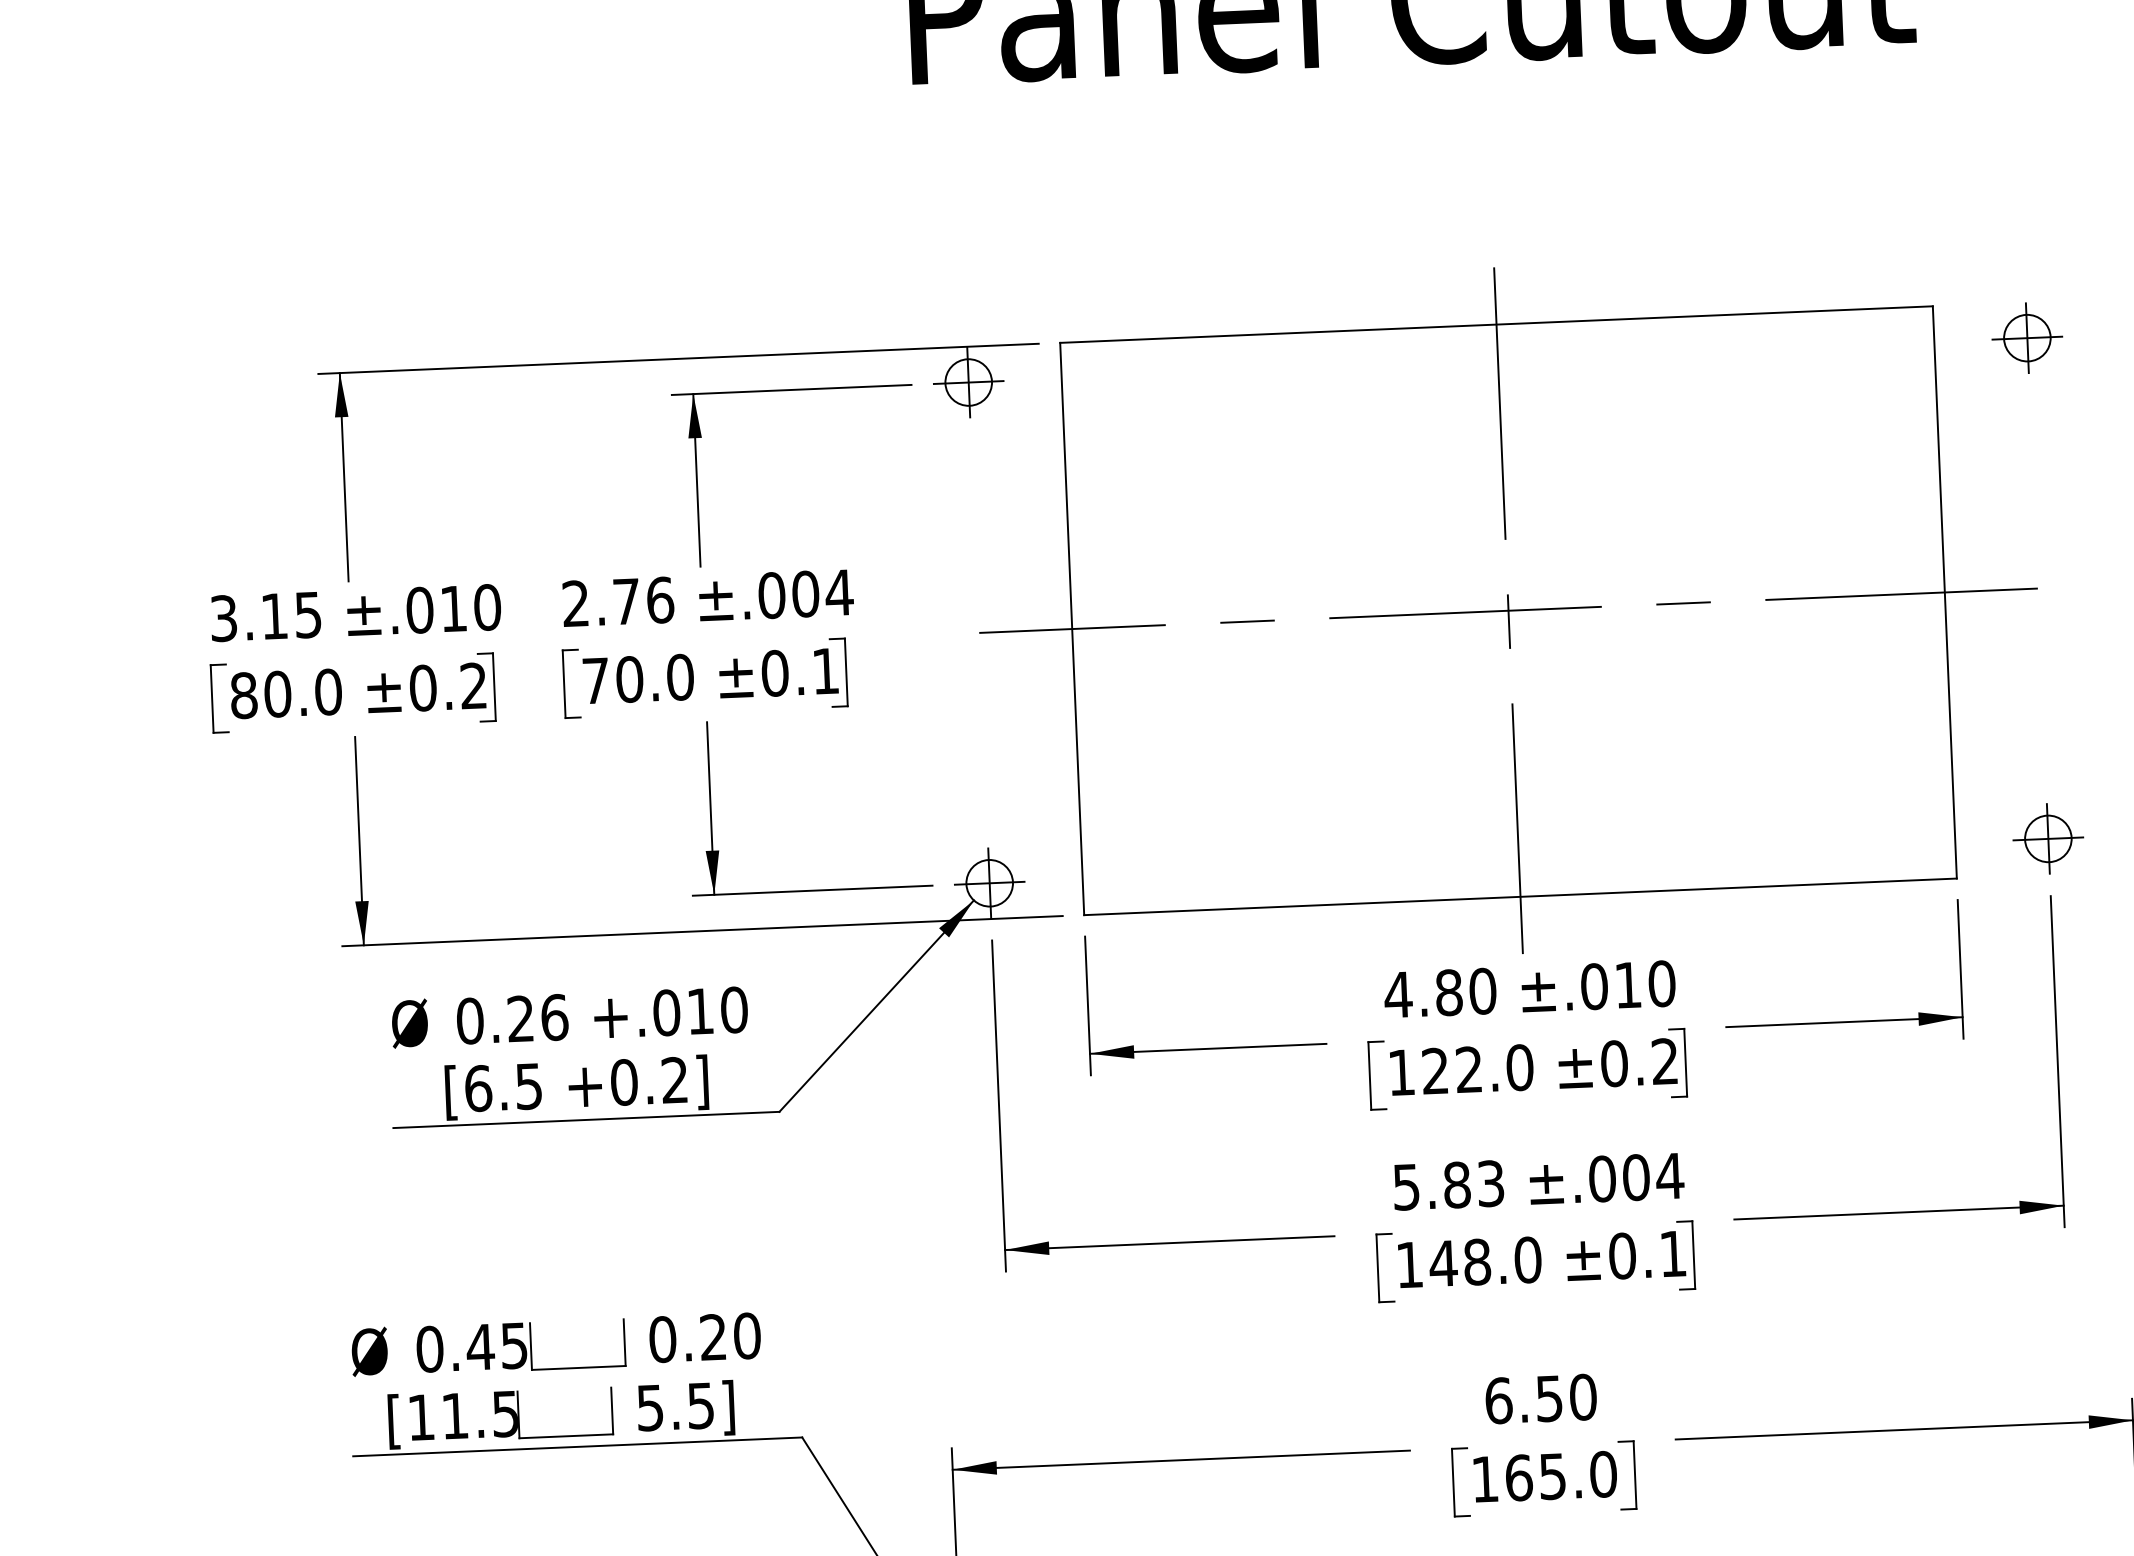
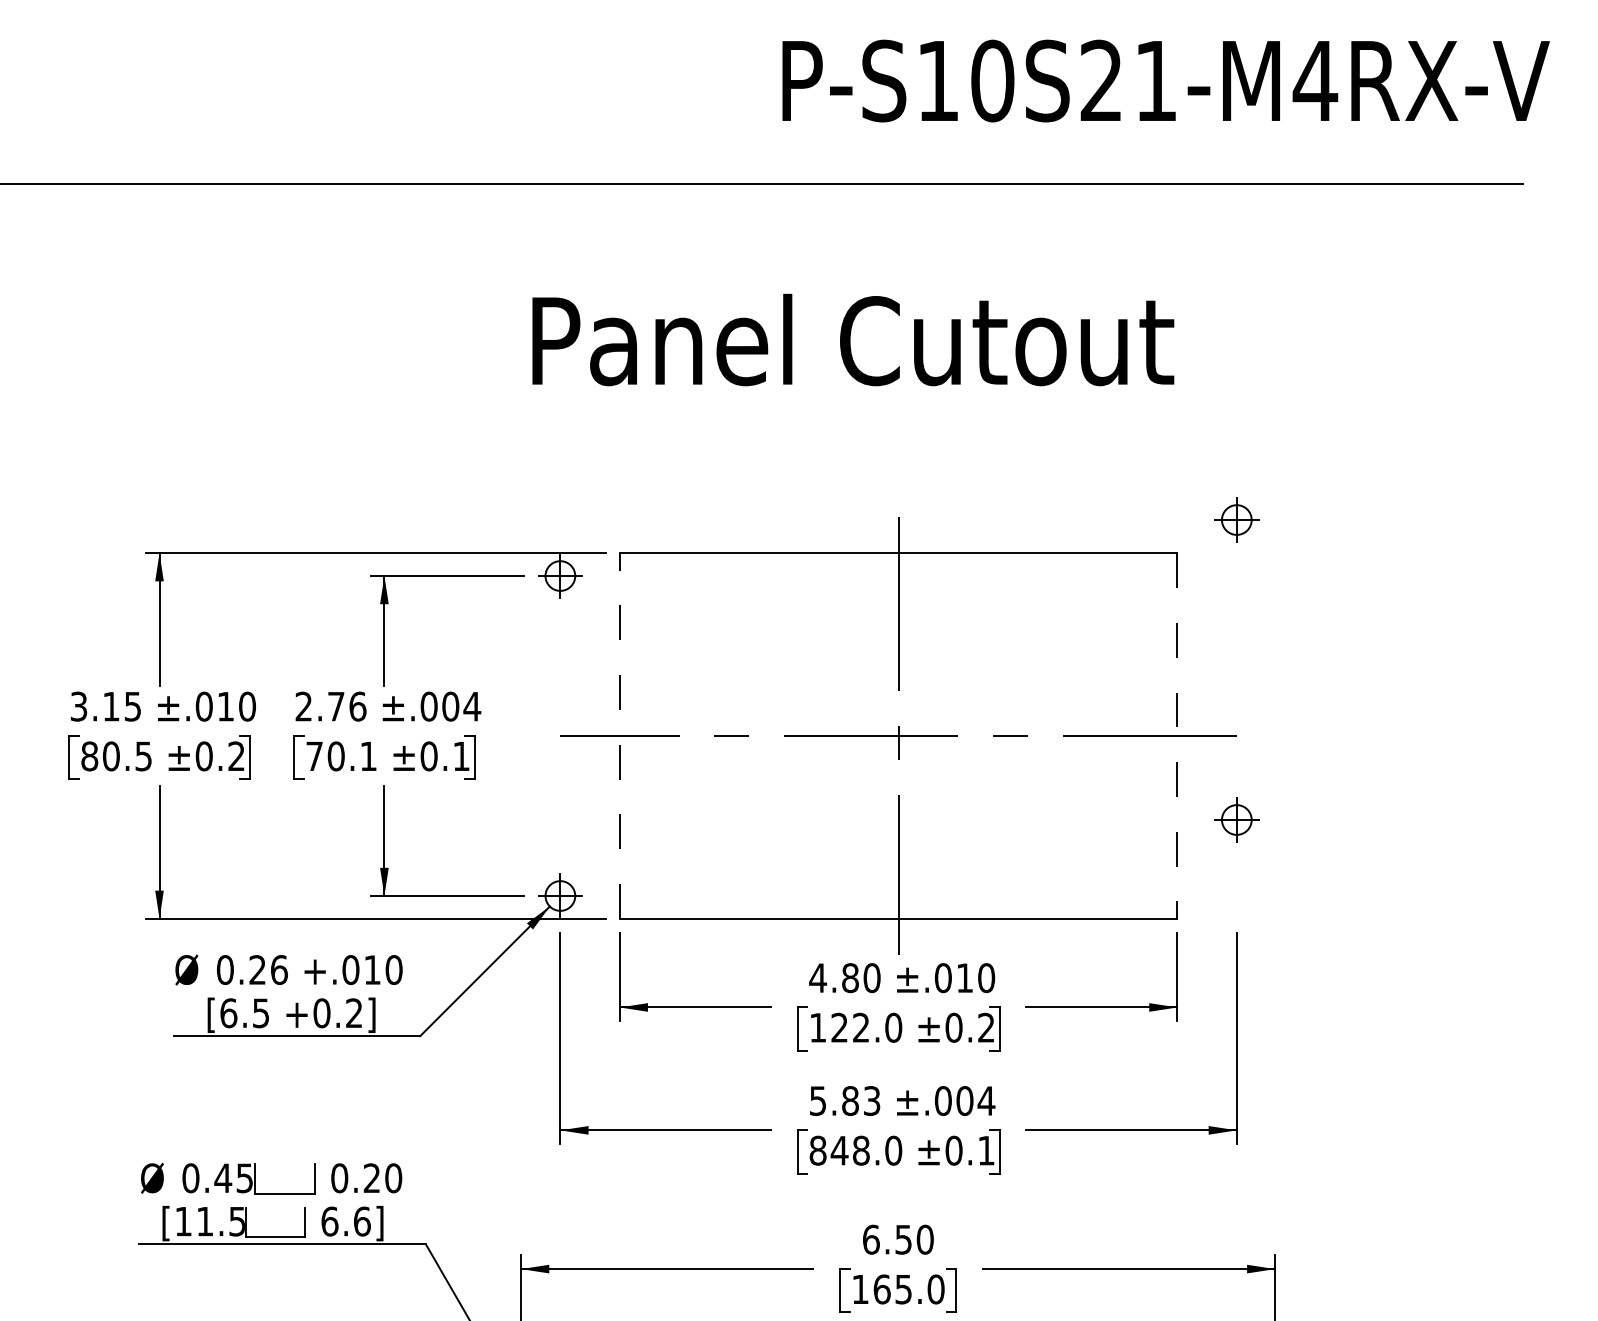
part: (2026, 337) -> (1236, 519), moved
line: (1945, 593) -> (1177, 736), solid -> dashed
line: (1071, 629) -> (619, 736), solid -> dashed
text: (680, 677) -> (368, 756), 70.0 -> 70.1
text: (328, 692) -> (143, 756), 80.0 -> 80.5
part: (2047, 838) -> (1236, 819), moved
text: (1408, 1264) -> (817, 1150), 148.0 -> 848.0
text: (674, 1406) -> (345, 1221), 5.5] -> 6.6]

